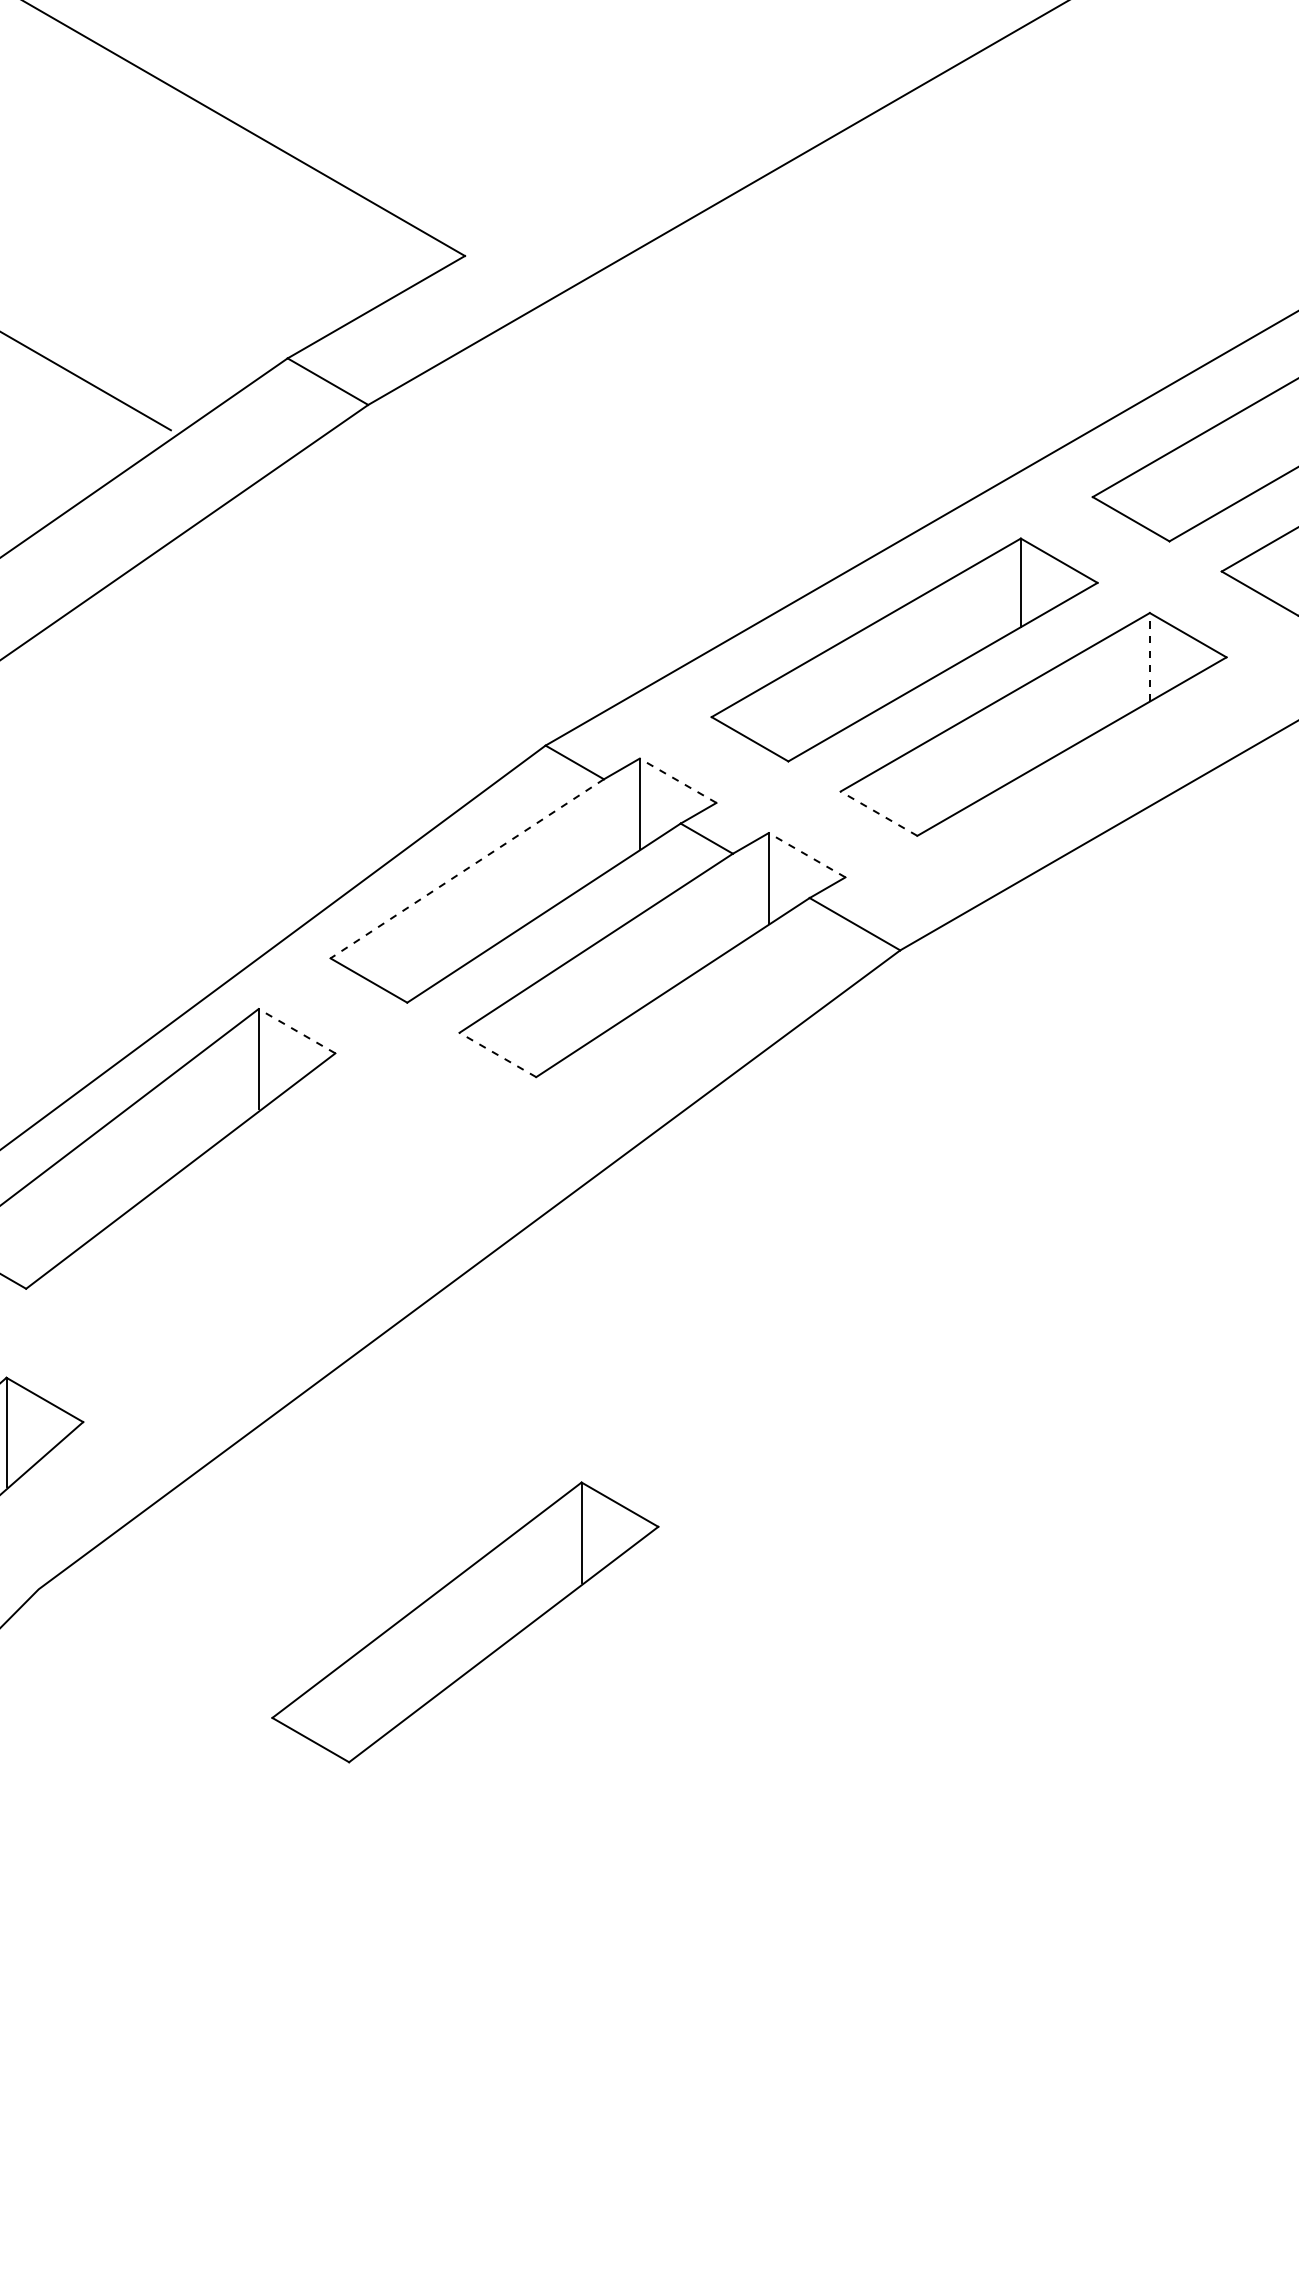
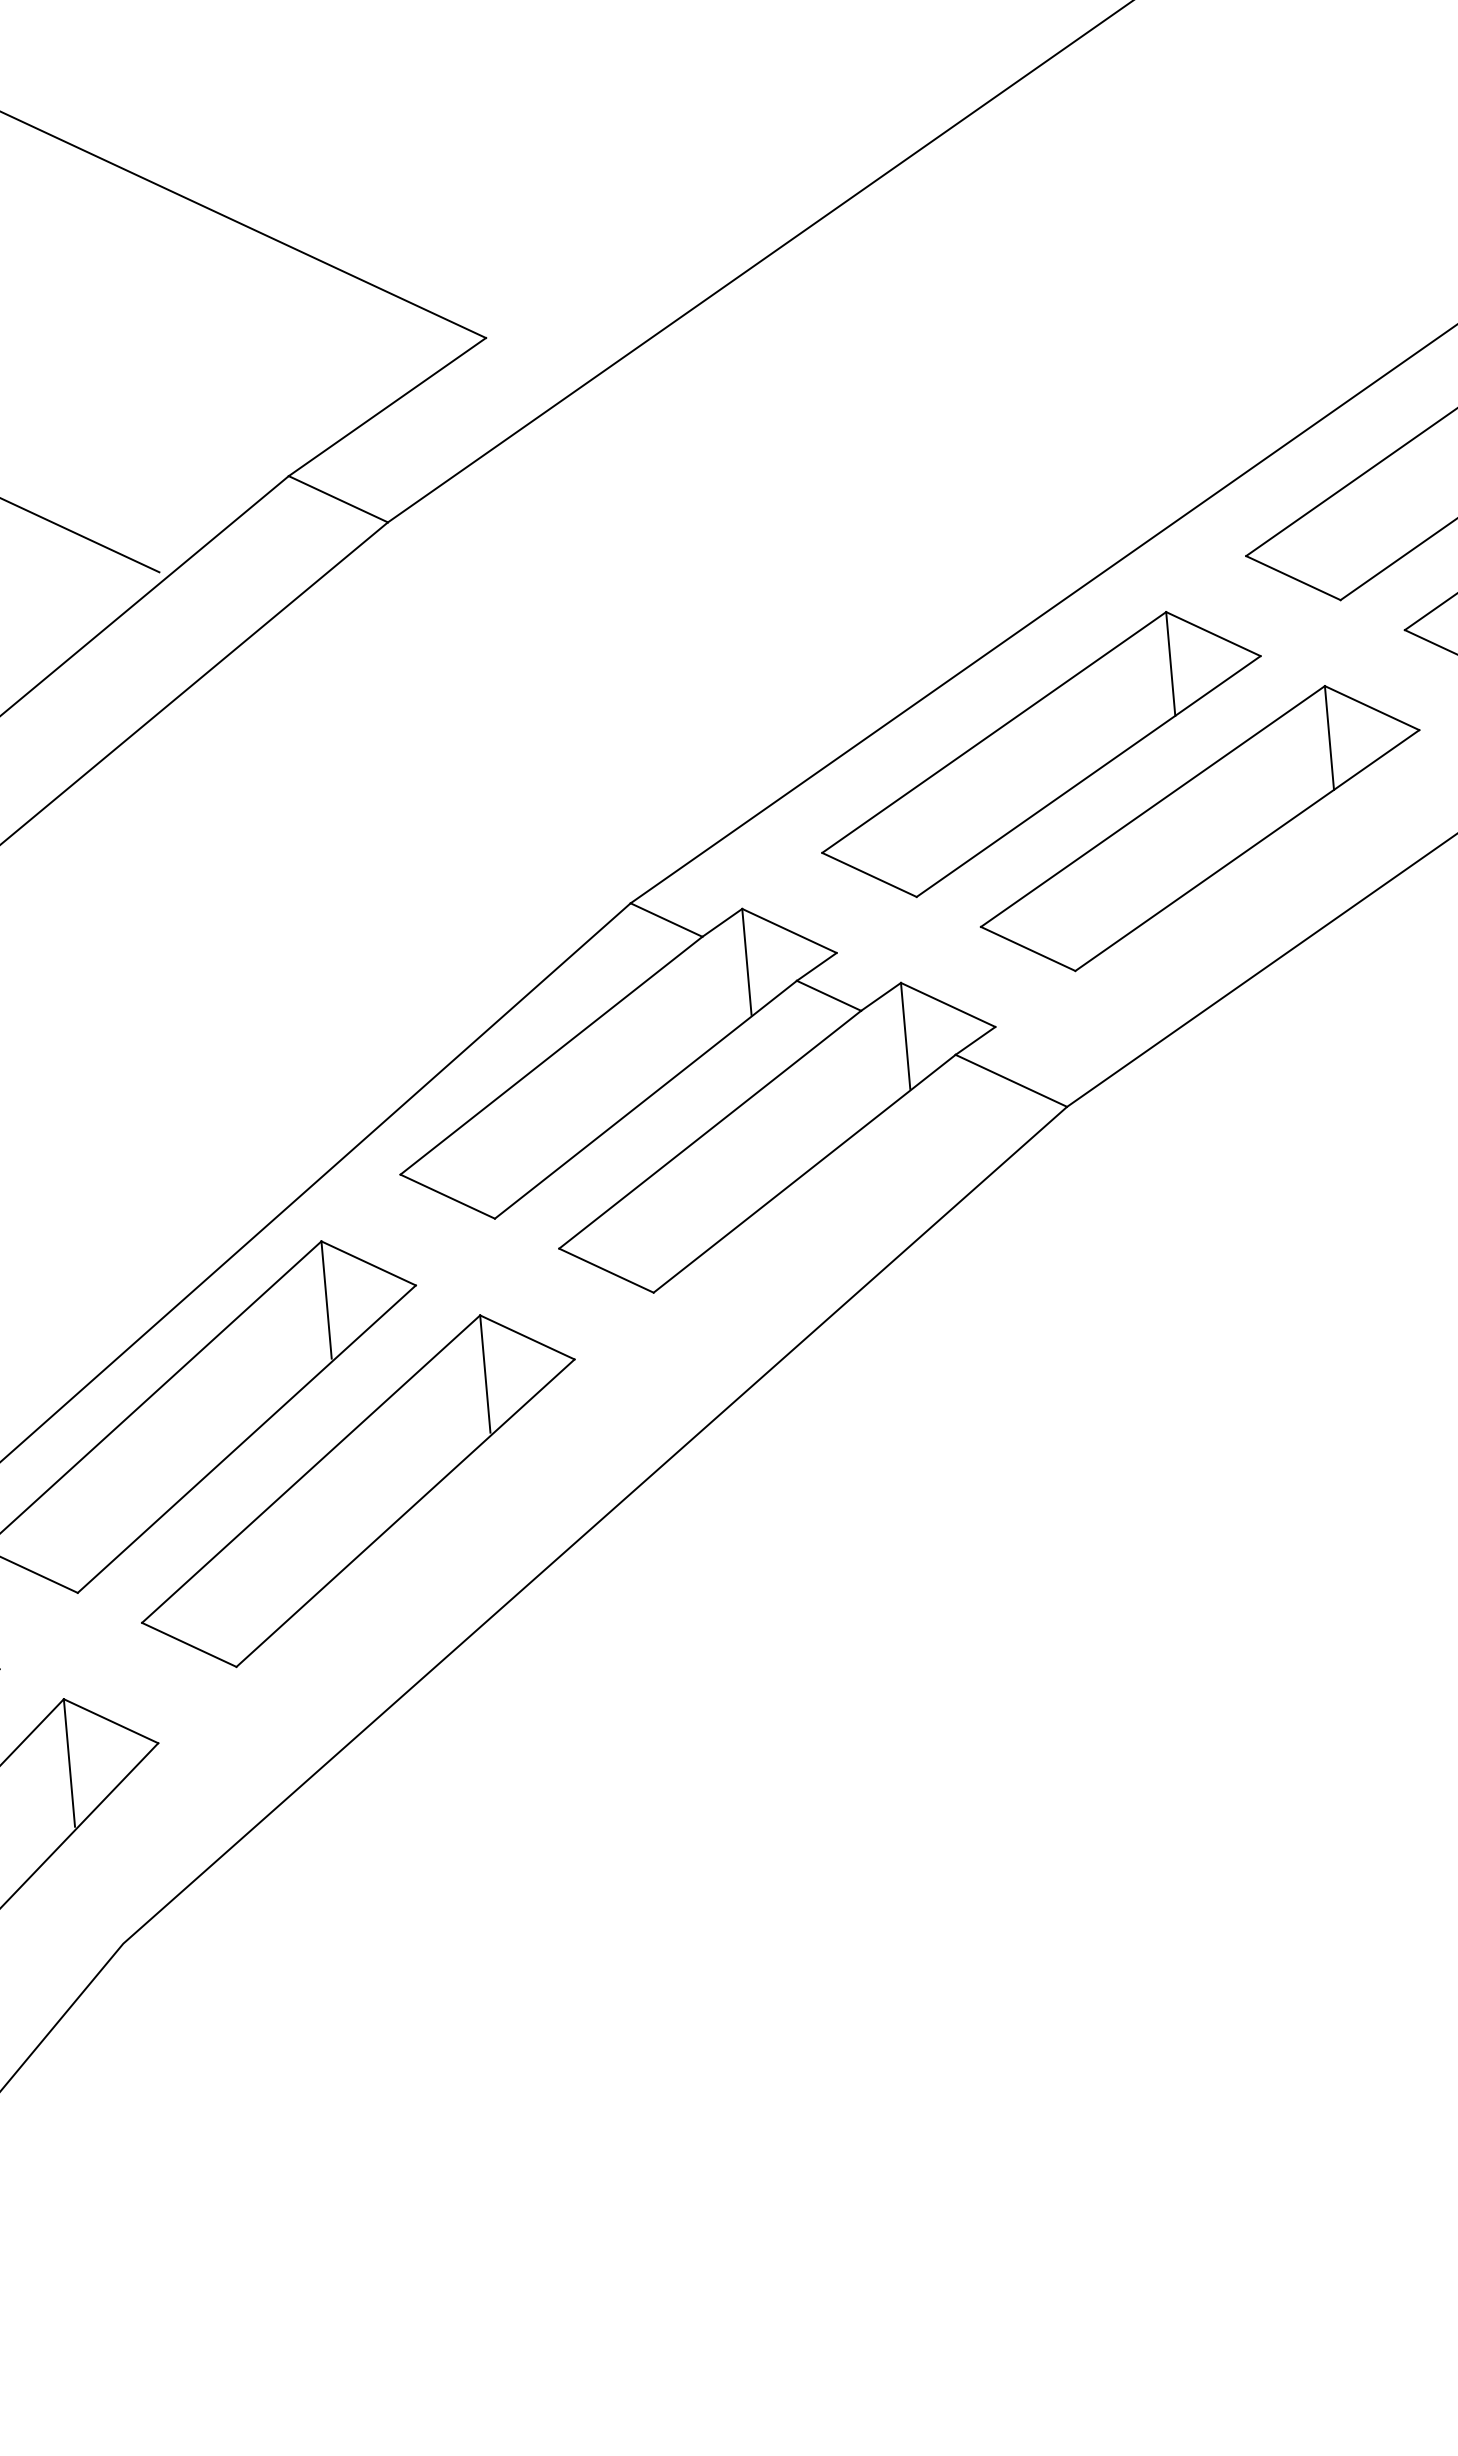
line: (1149, 656) -> (1328, 737), dashed -> solid
line: (677, 780) -> (788, 930), dashed -> solid
line: (878, 813) -> (1027, 948), dashed -> solid
line: (806, 854) -> (947, 1004), dashed -> solid
line: (466, 869) -> (550, 1056), dashed -> solid
line: (296, 1030) -> (368, 1262), dashed -> solid
line: (497, 1054) -> (605, 1270), dashed -> solid
part: (465, 1622) -> (358, 1491), moved

